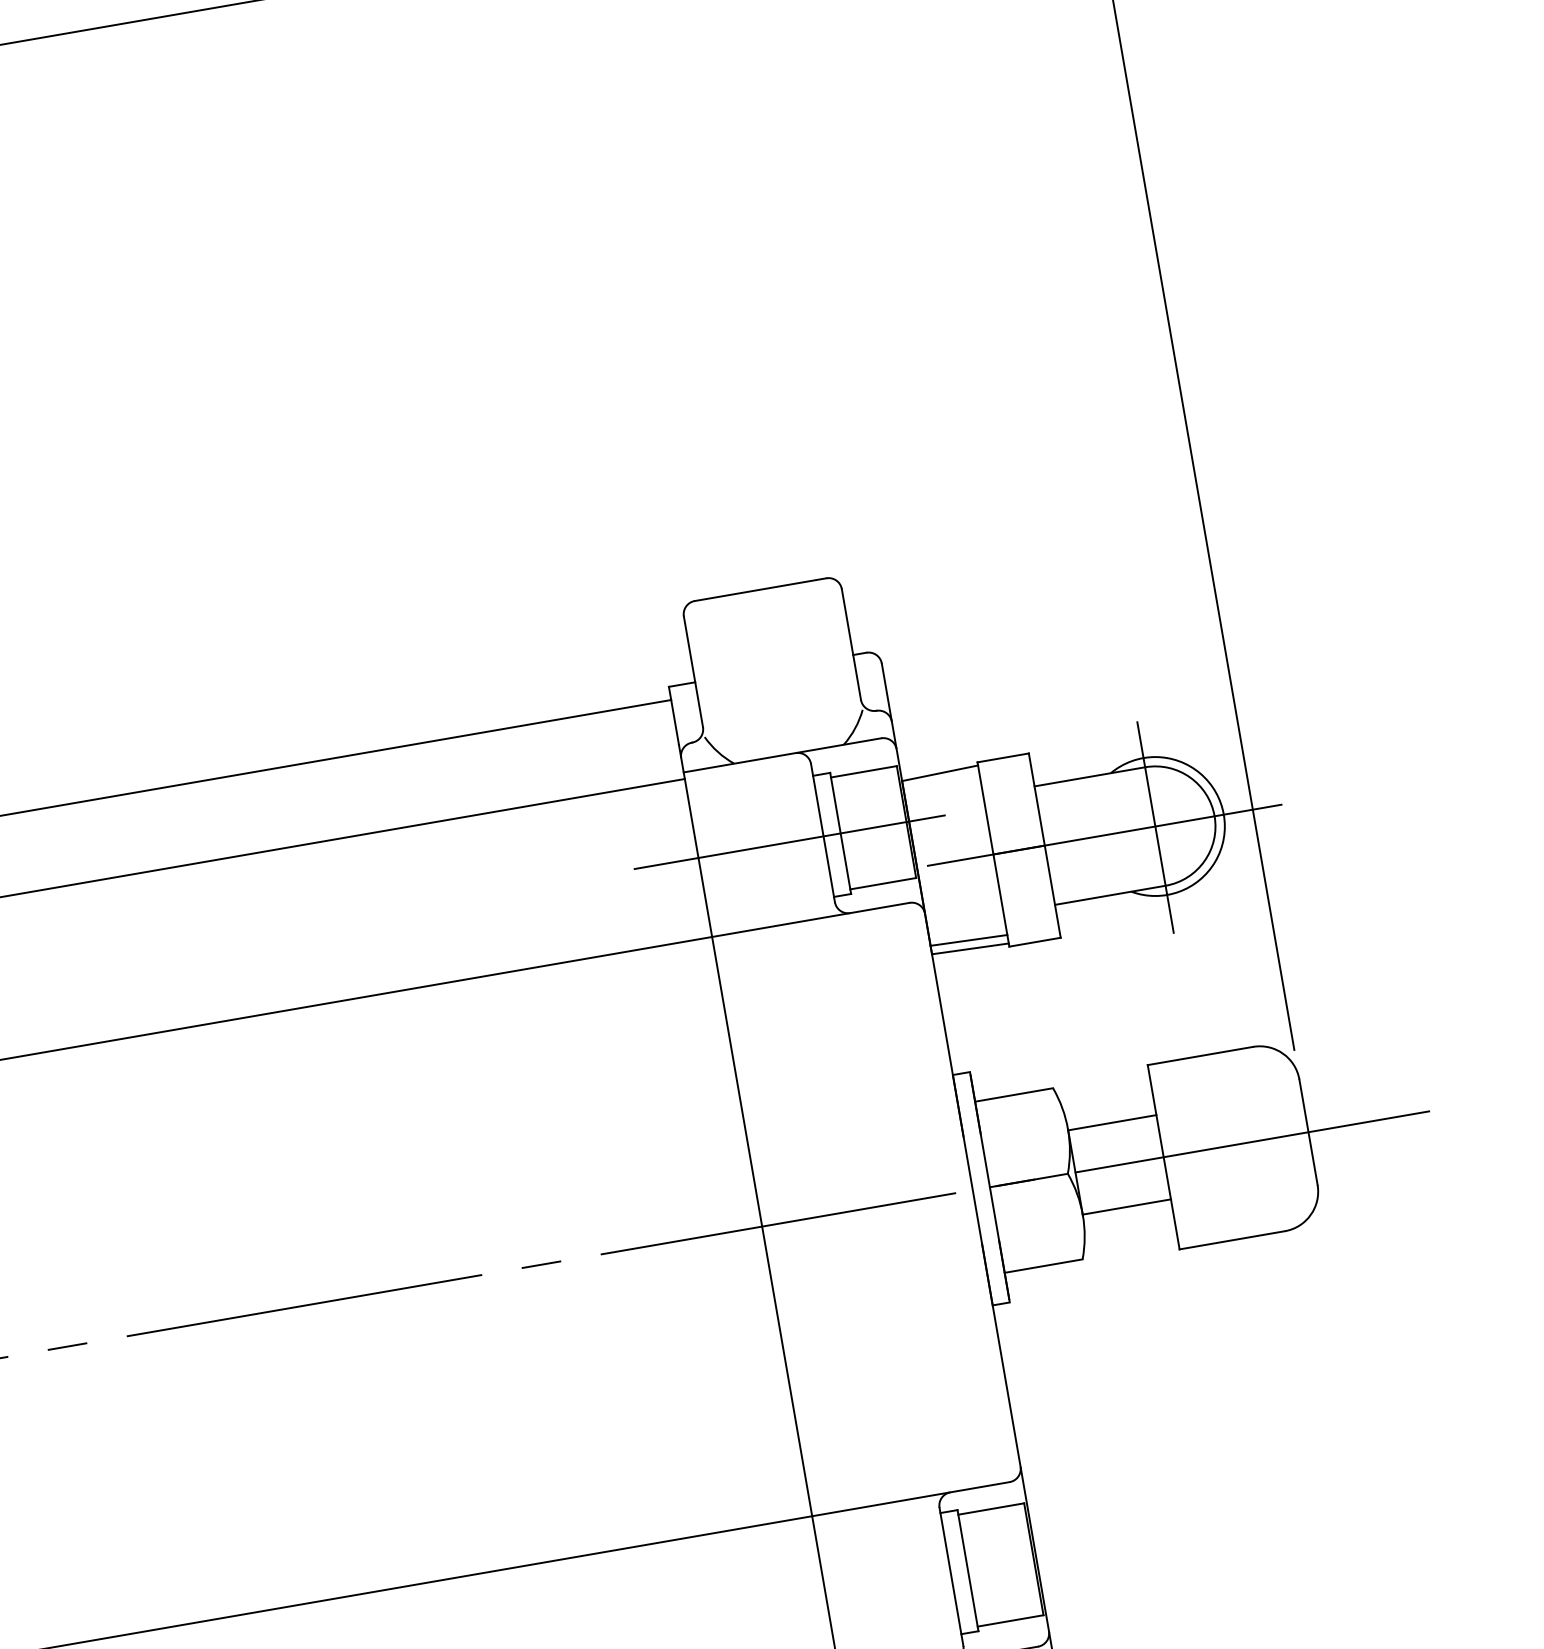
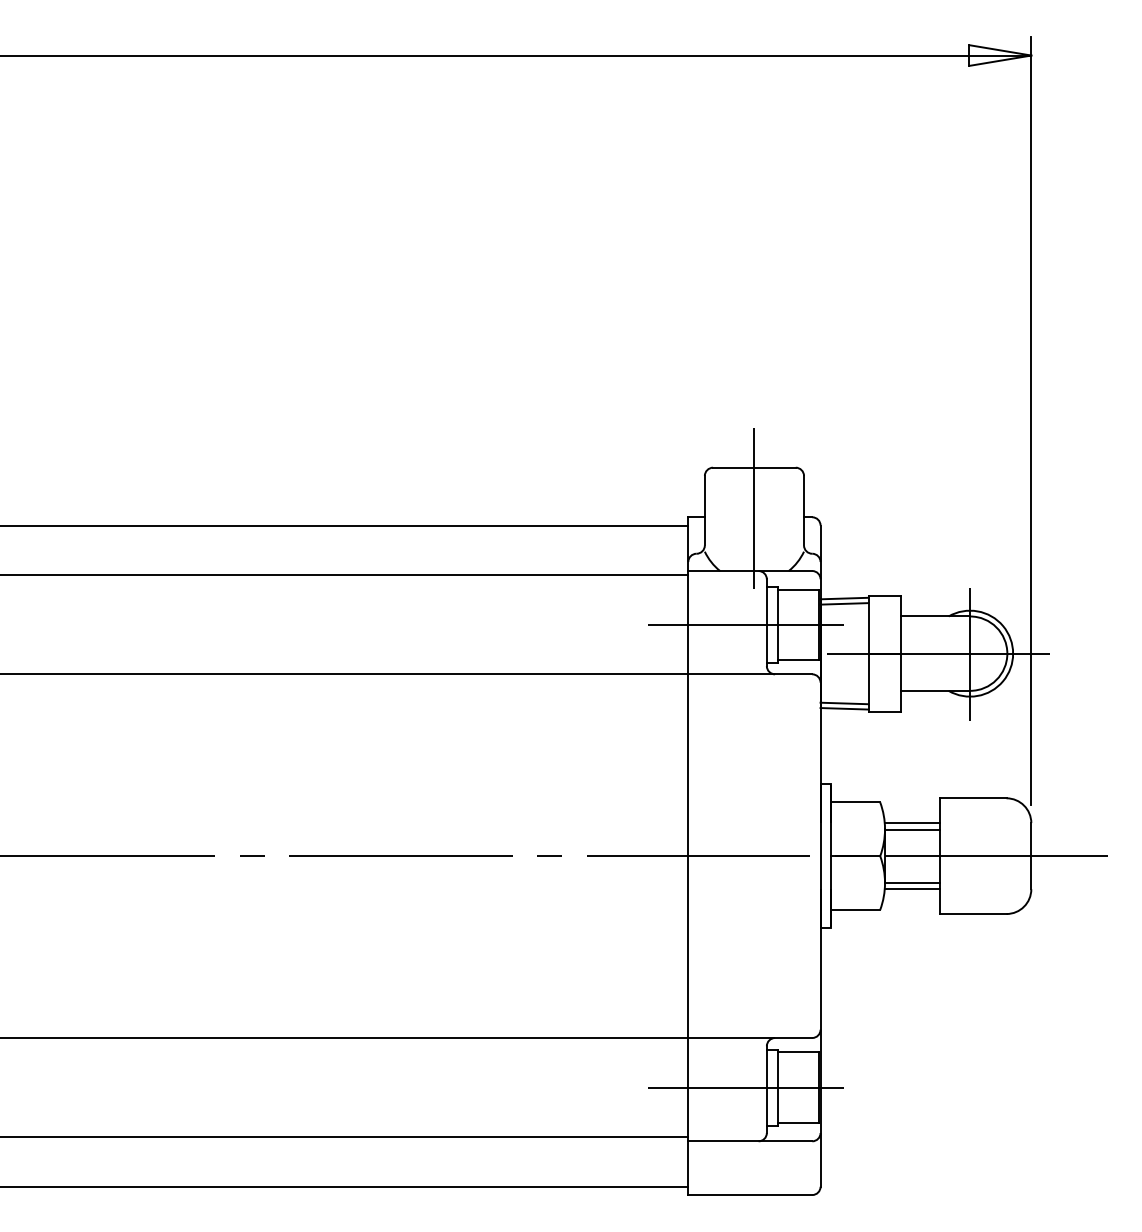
line: (771, 654) -> (754, 508), added
line: (941, 781) -> (844, 603), added
line: (1110, 1112) -> (912, 823), added
line: (1128, 1218) -> (912, 889), added
line: (916, 1579) -> (745, 1087), added

